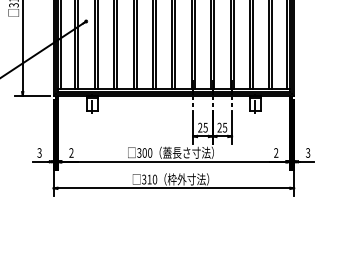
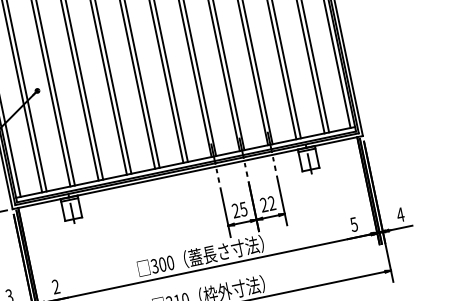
text: (224, 127) -> (271, 203), 25 -> 22
text: (276, 152) -> (354, 223), 2 -> 5
text: (307, 152) -> (399, 214), 3 -> 4

